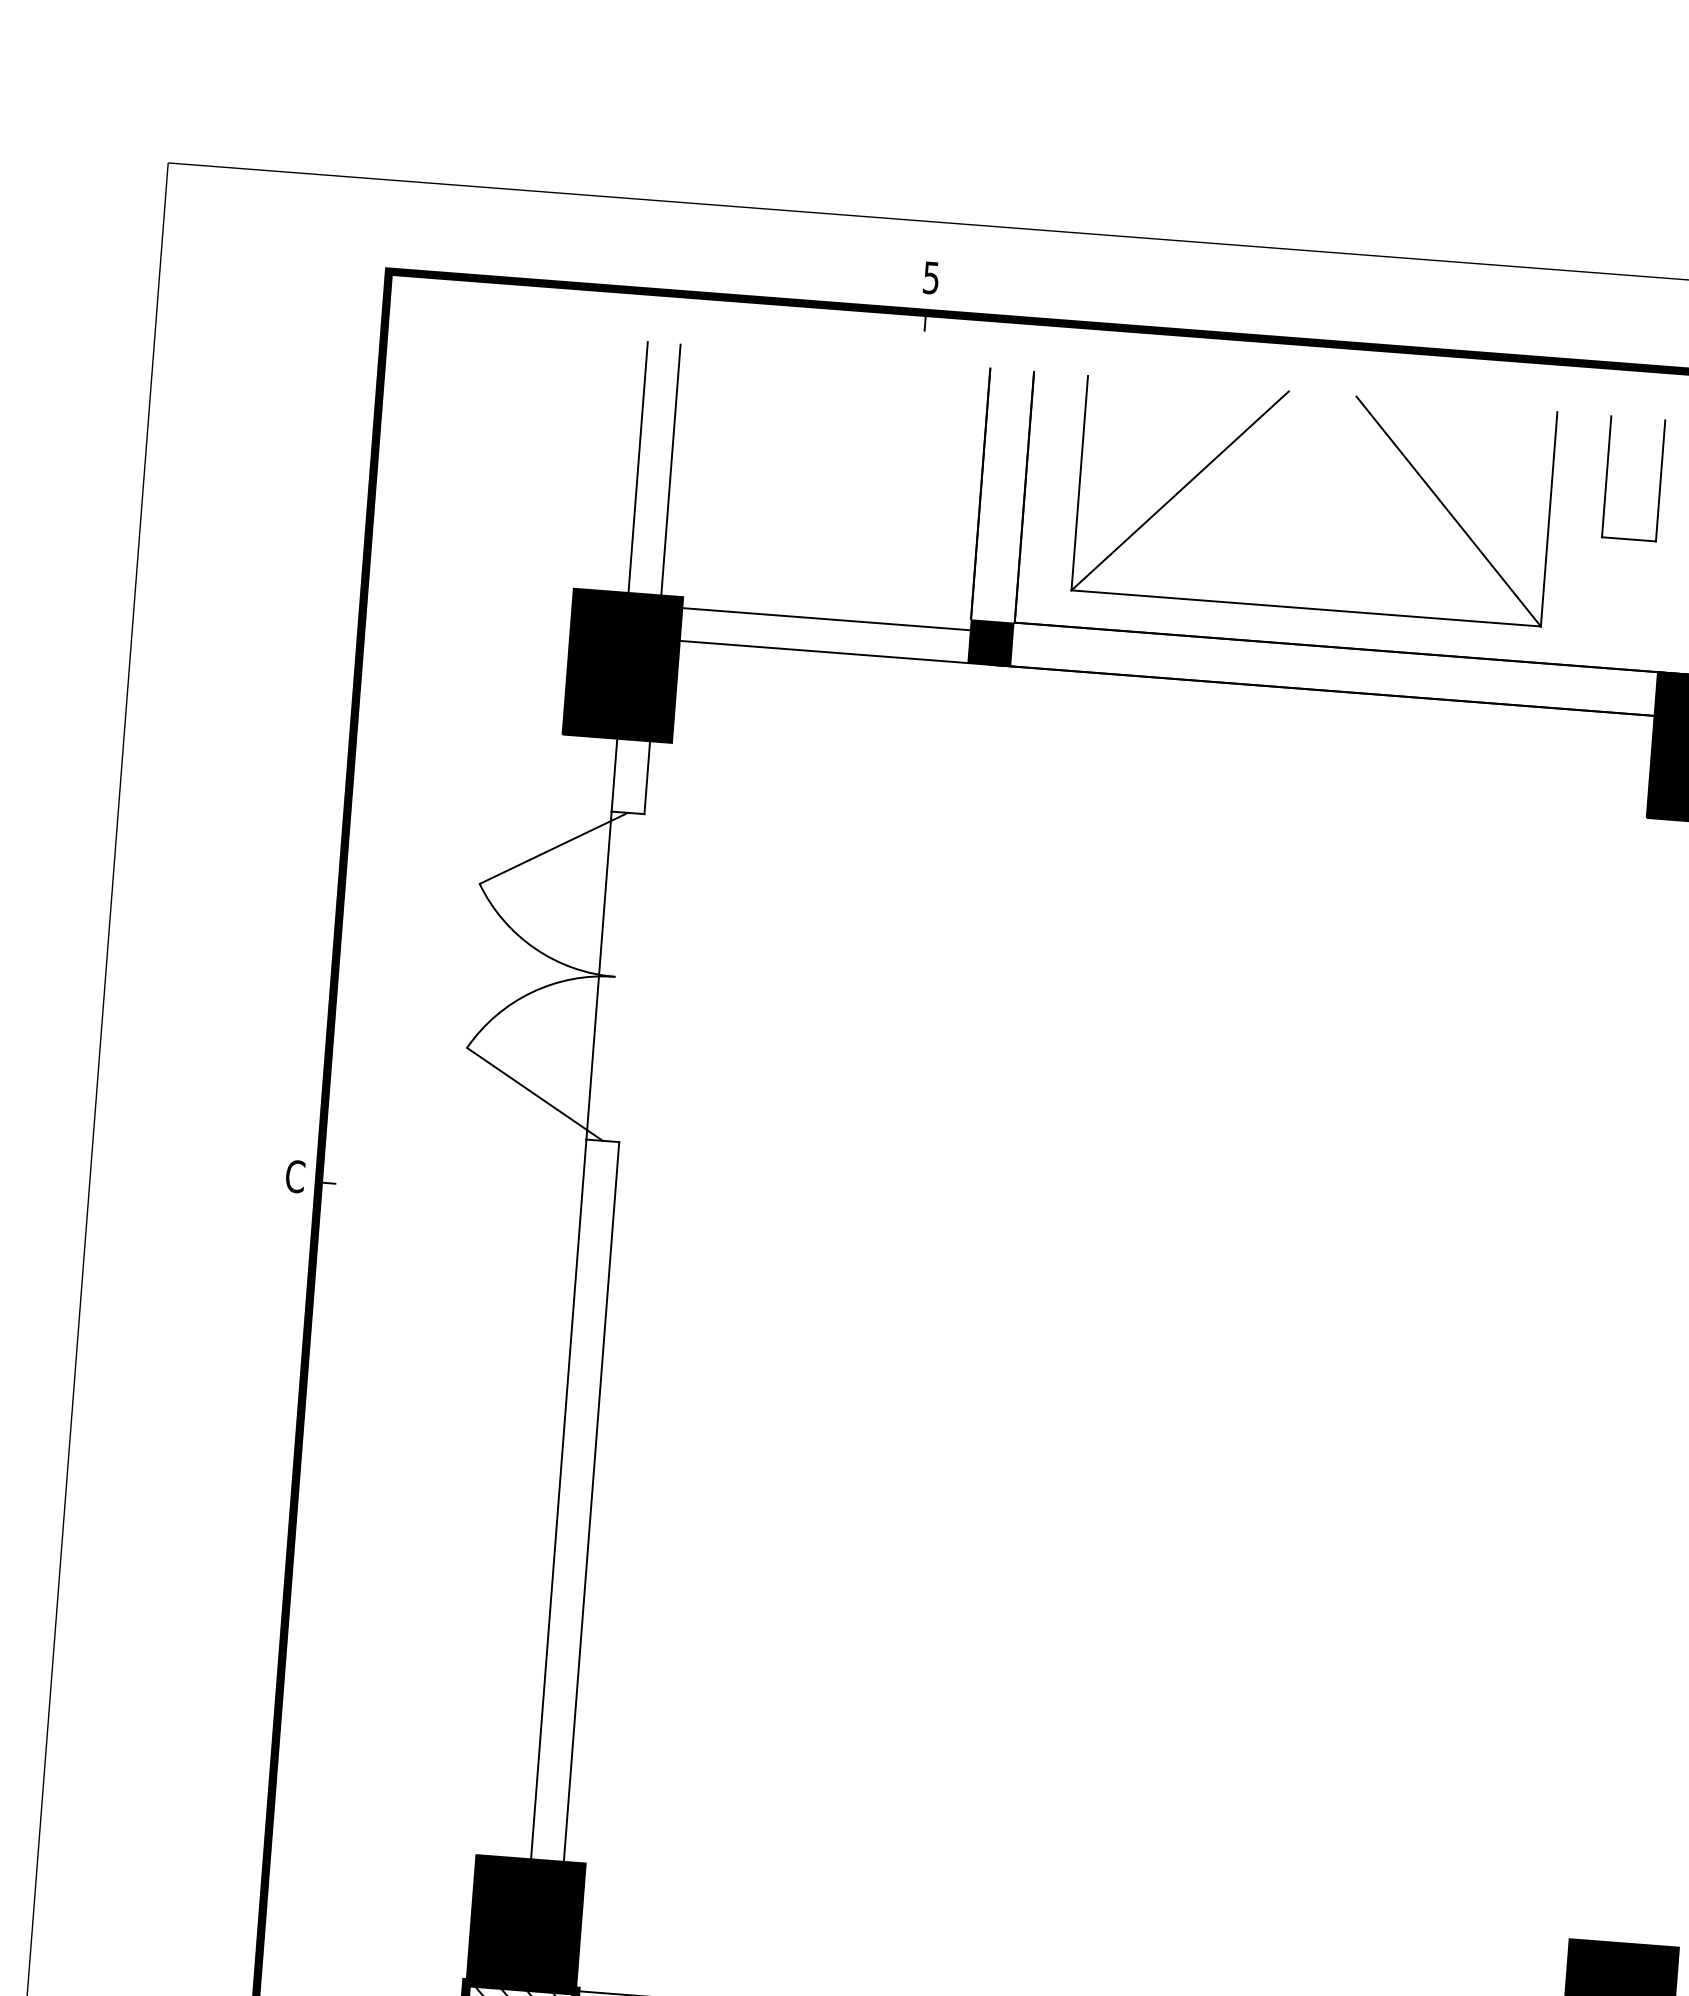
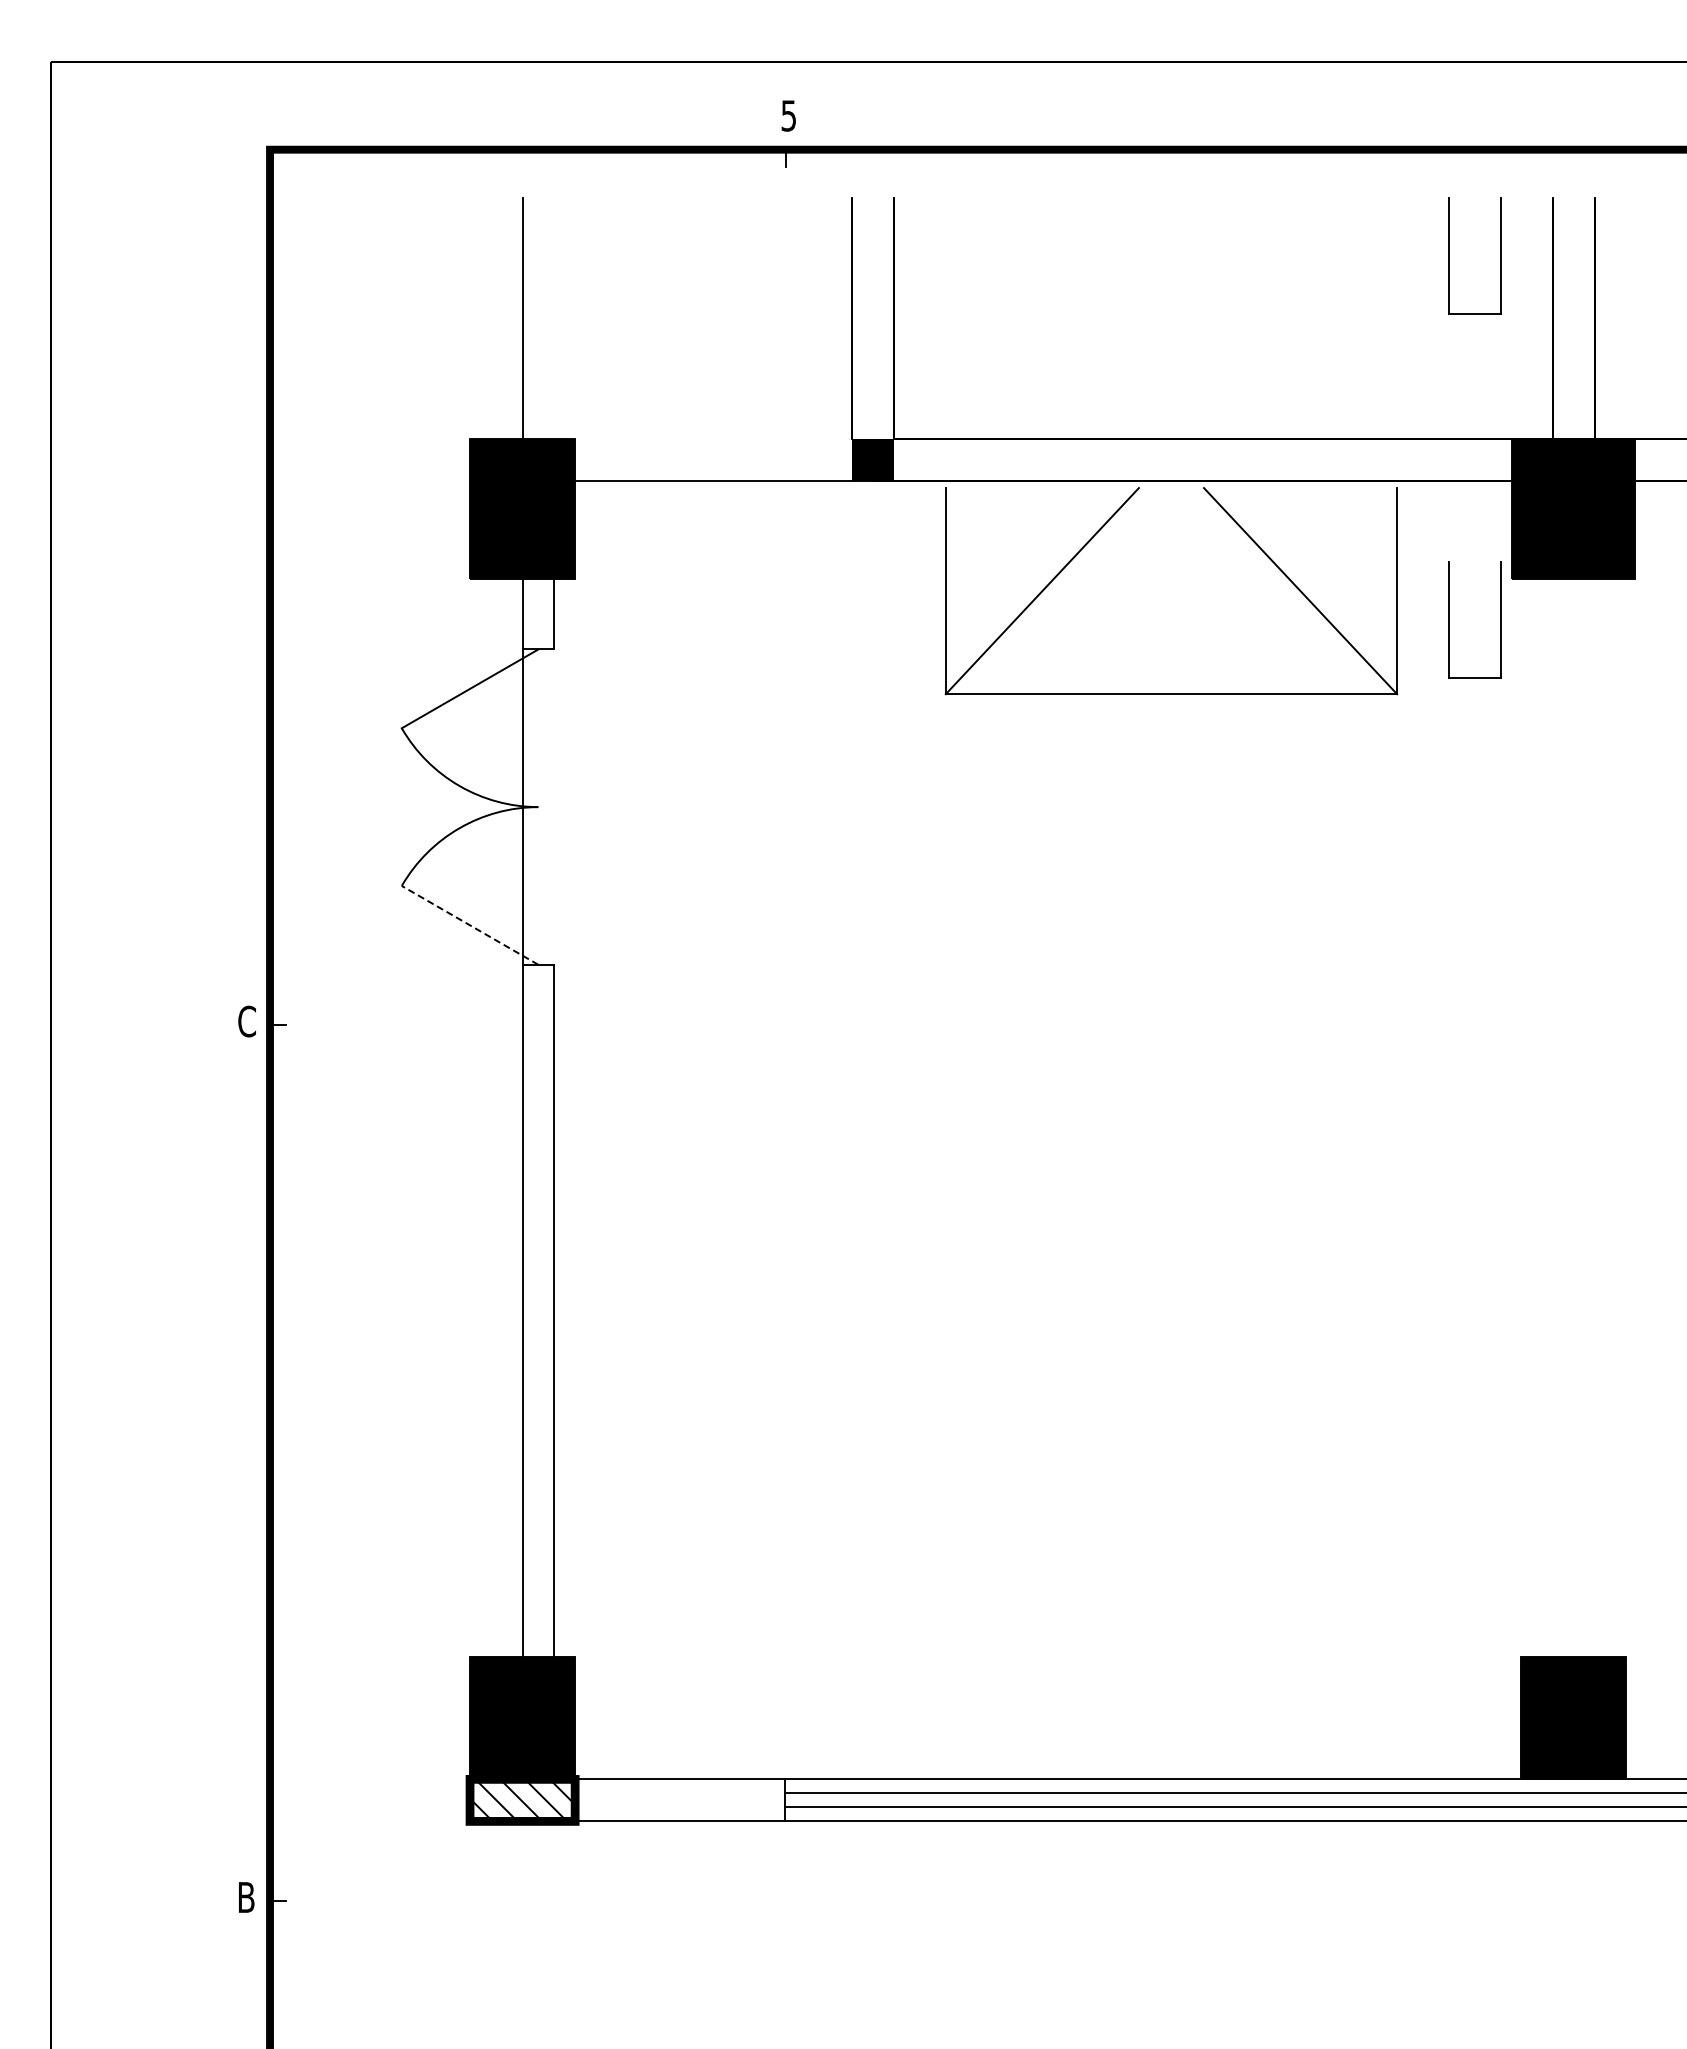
part: (1251, 427) -> (1105, 525), moved
line: (671, 469) -> (554, 318), removed
line: (819, 618) -> (707, 449), removed
part: (1578, 854) -> (1449, 619), added
line: (535, 1094) -> (470, 925), solid -> dashed

